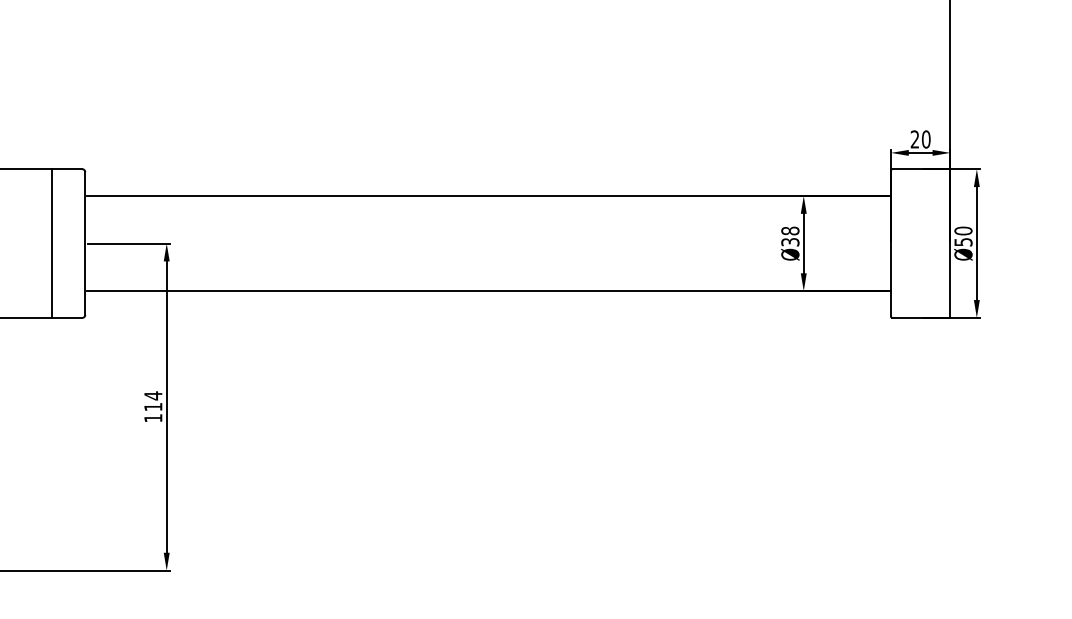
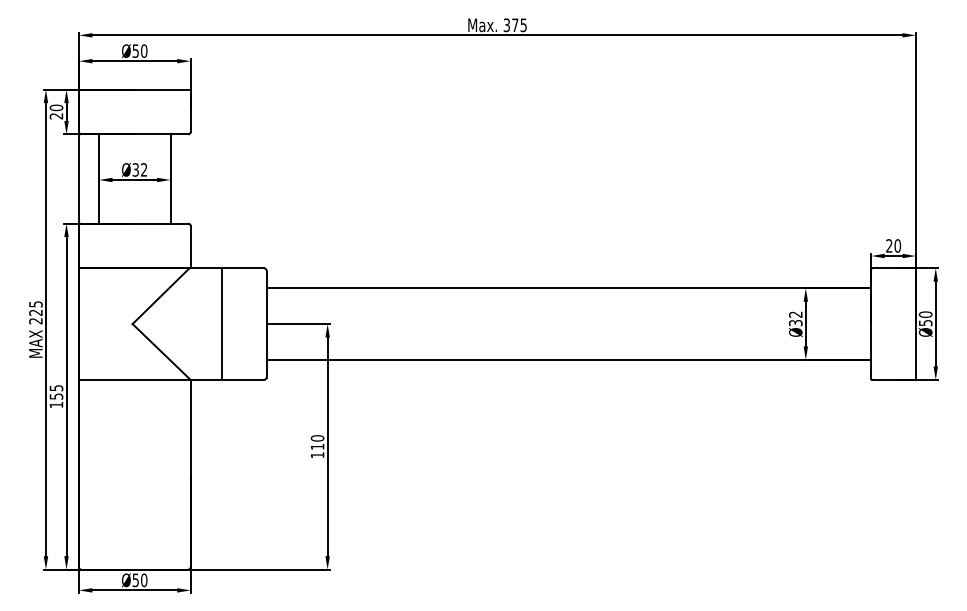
text: (790, 230) -> (795, 314), Ø38 -> Ø32
line: (51, 242) -> (221, 323), moved
text: (153, 395) -> (317, 438), 114 -> 110

